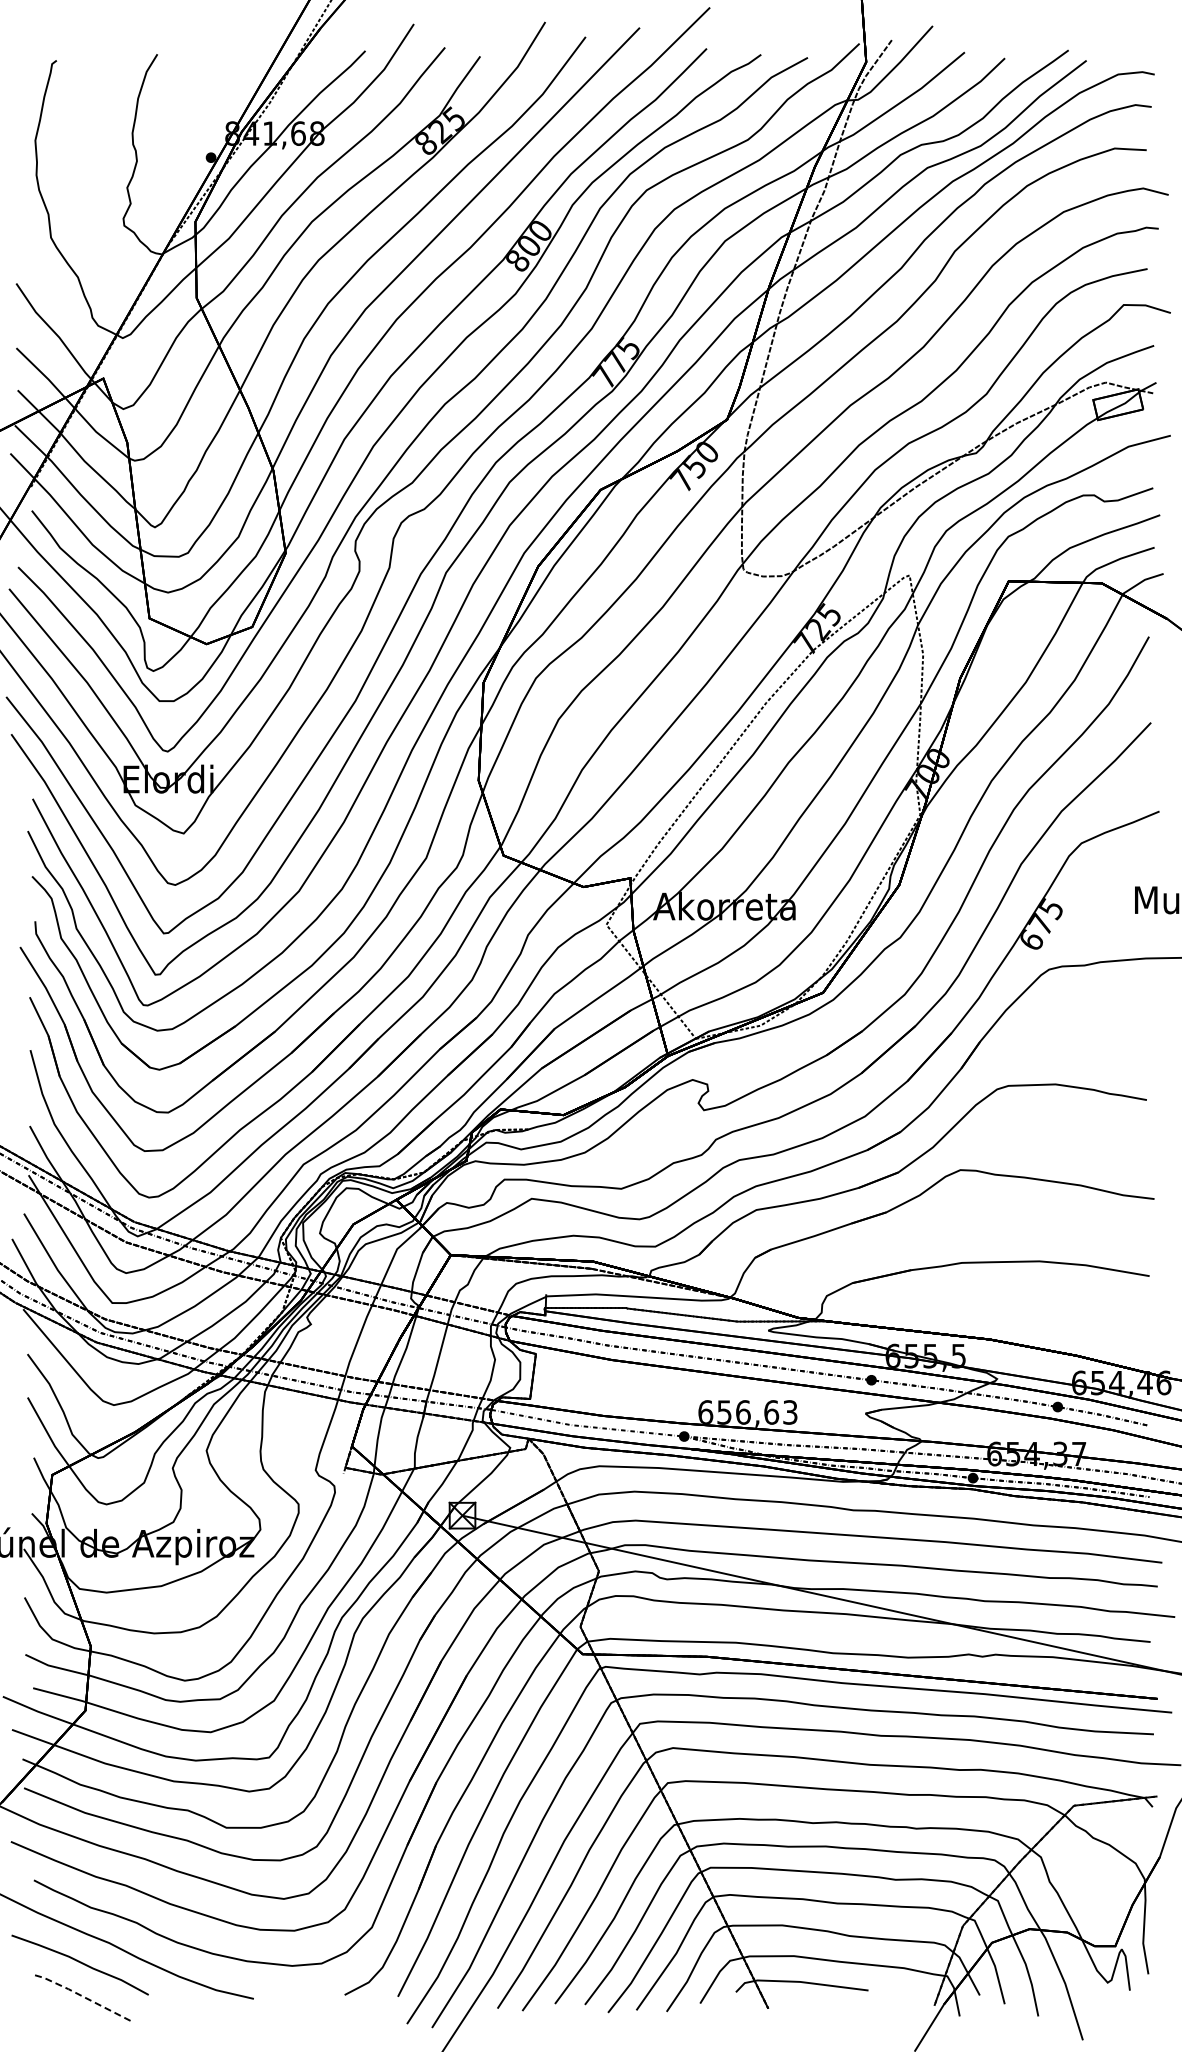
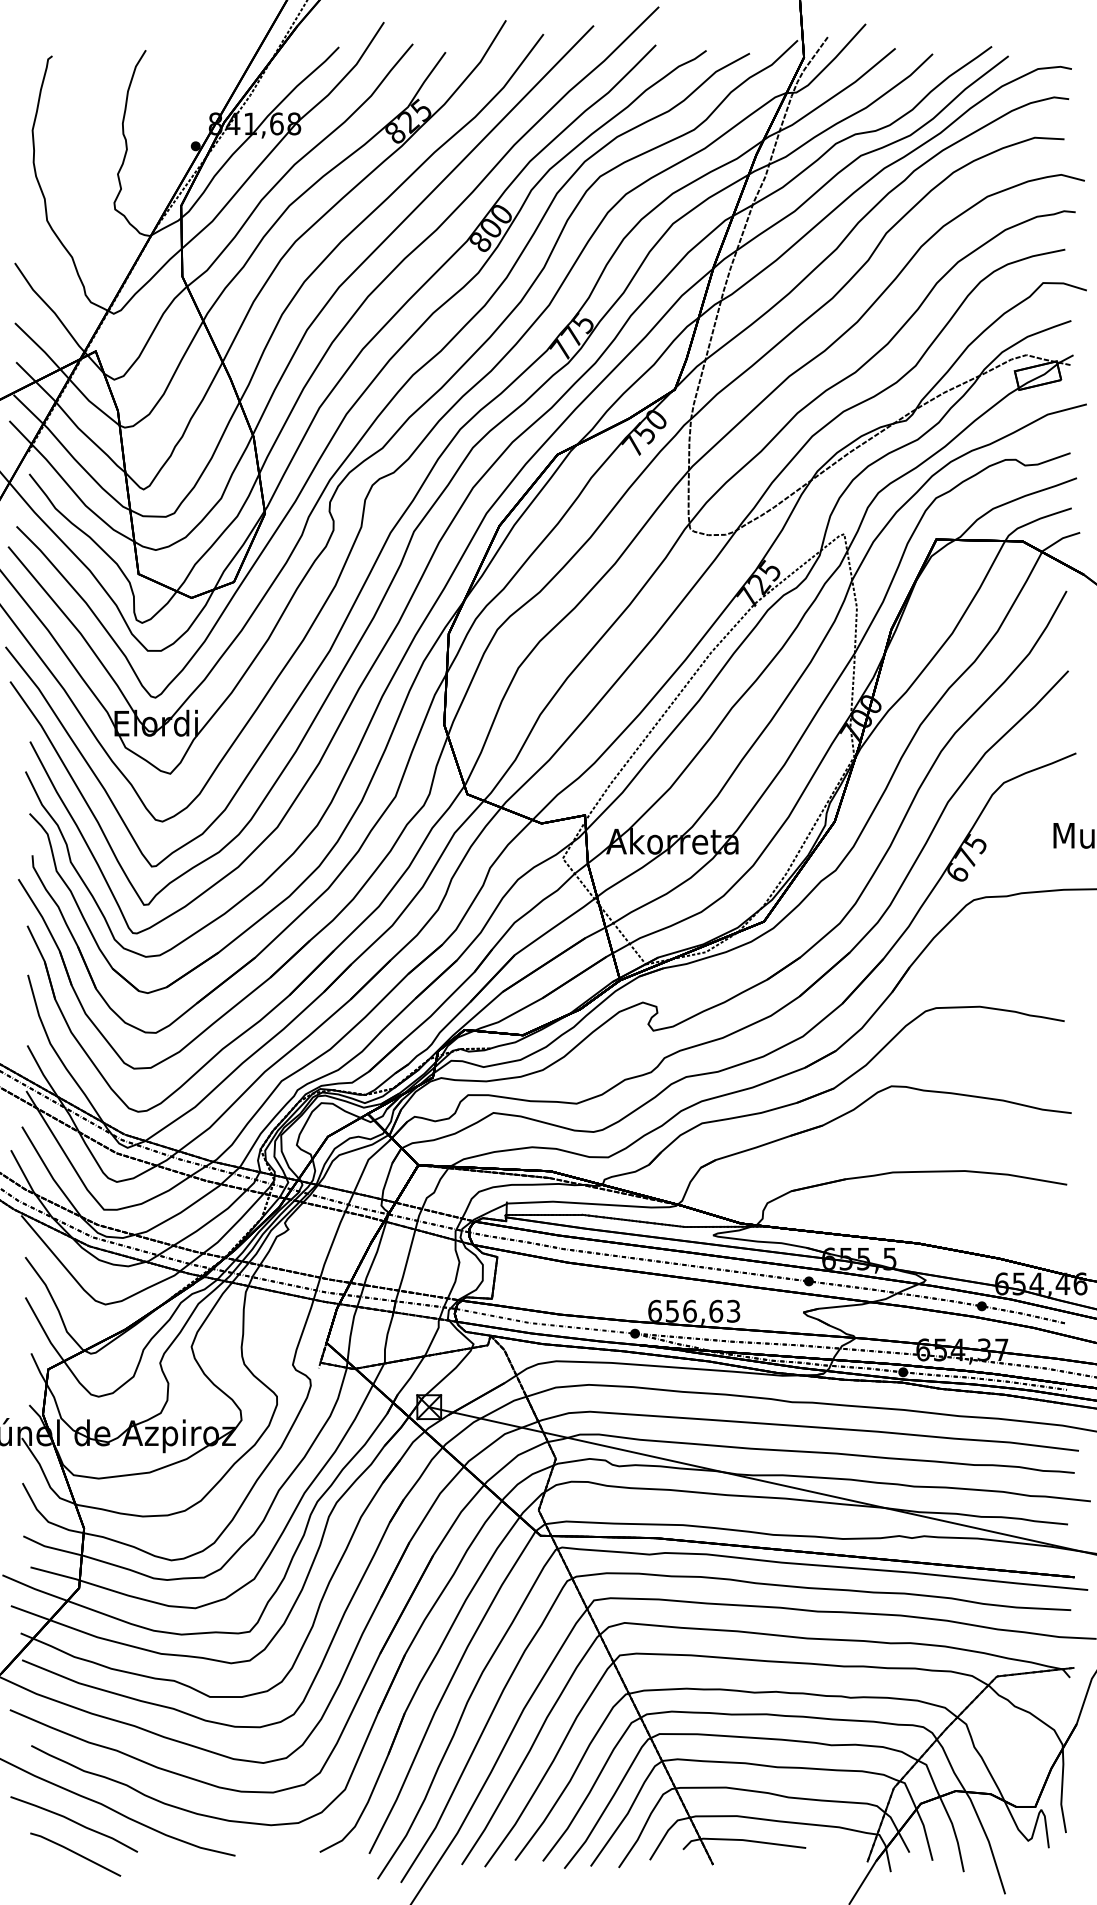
line: (80, 1995) -> (74, 1852), dashed -> solid

